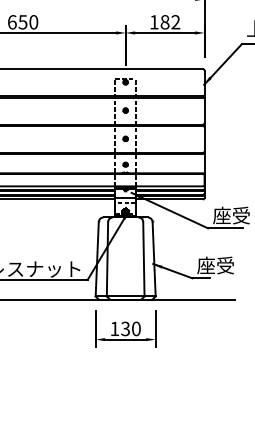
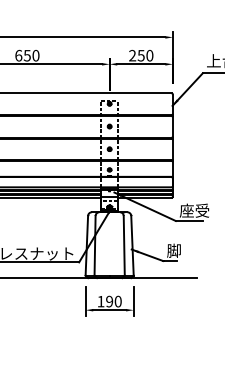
text: (165, 21) -> (141, 55), 182 -> 250
text: (215, 265) -> (181, 250), 座受 -> 脚
text: (125, 328) -> (109, 301), 130 -> 190

